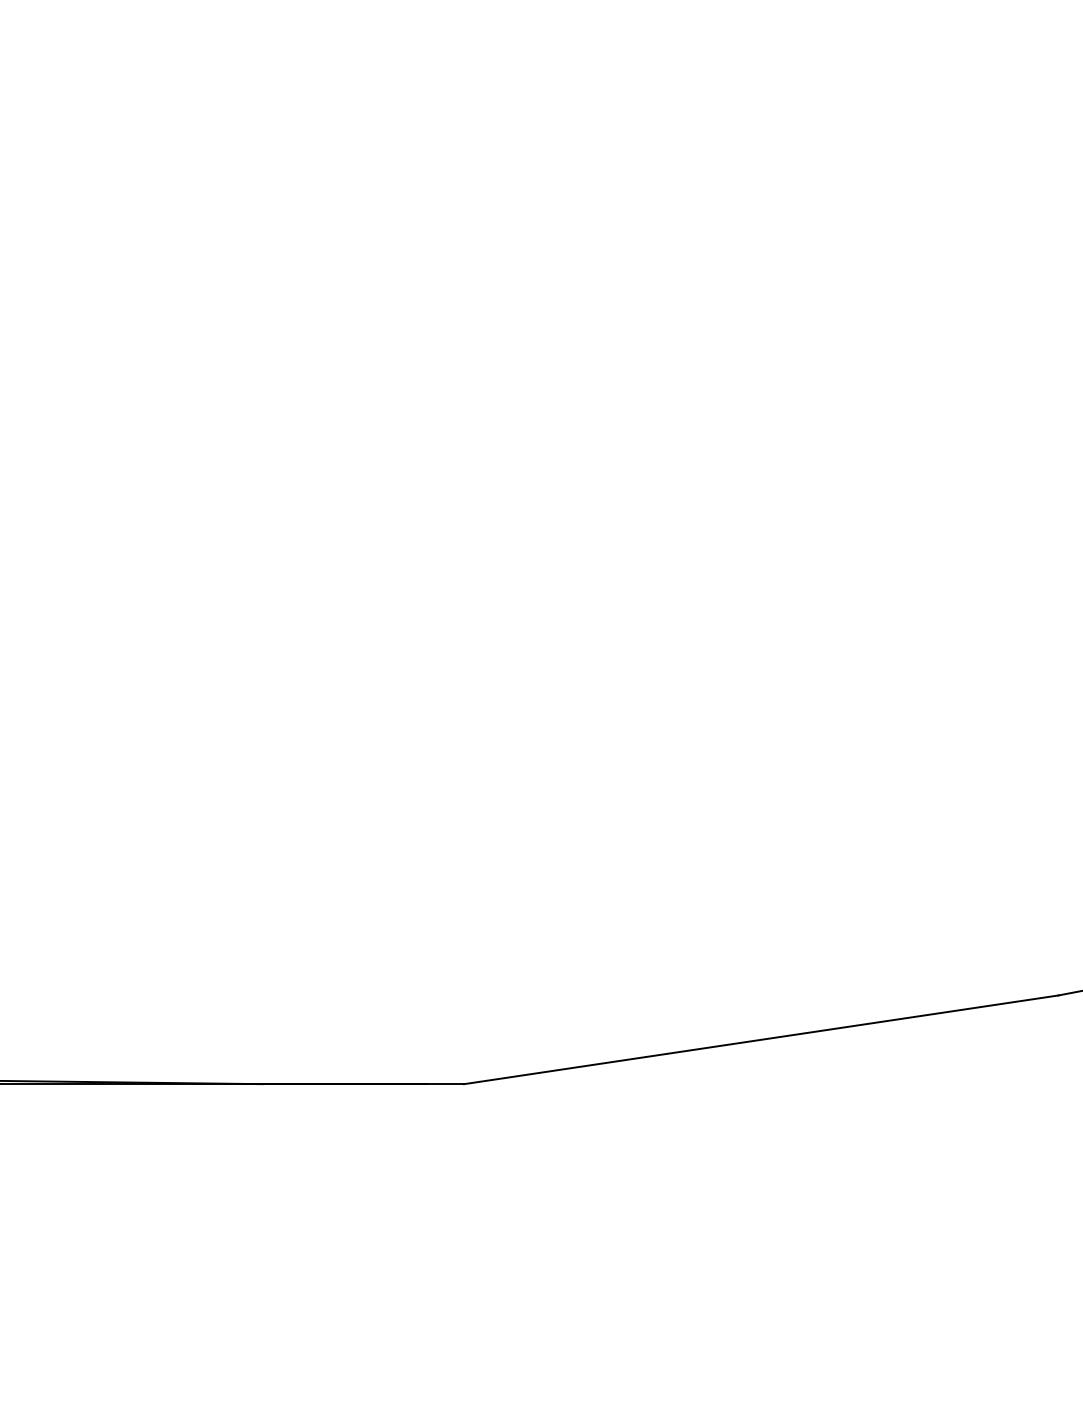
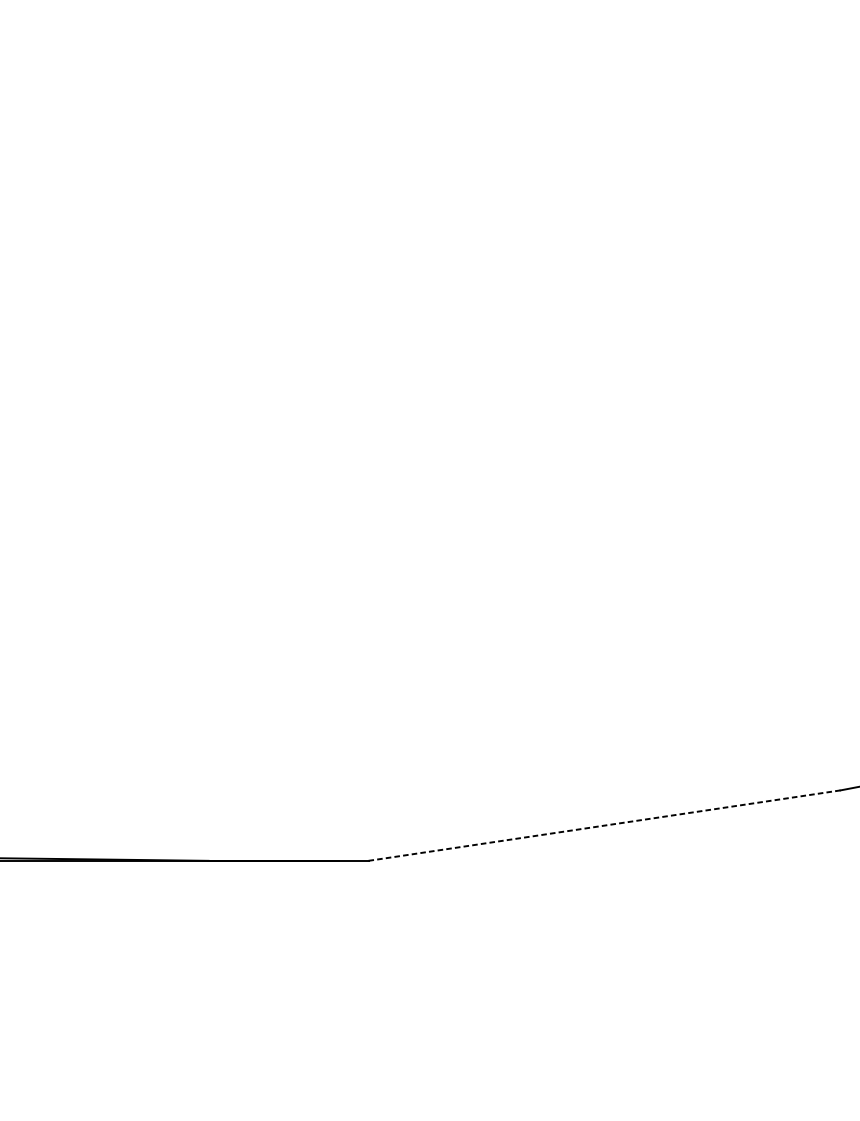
line: (761, 1039) -> (604, 825), solid -> dashed

